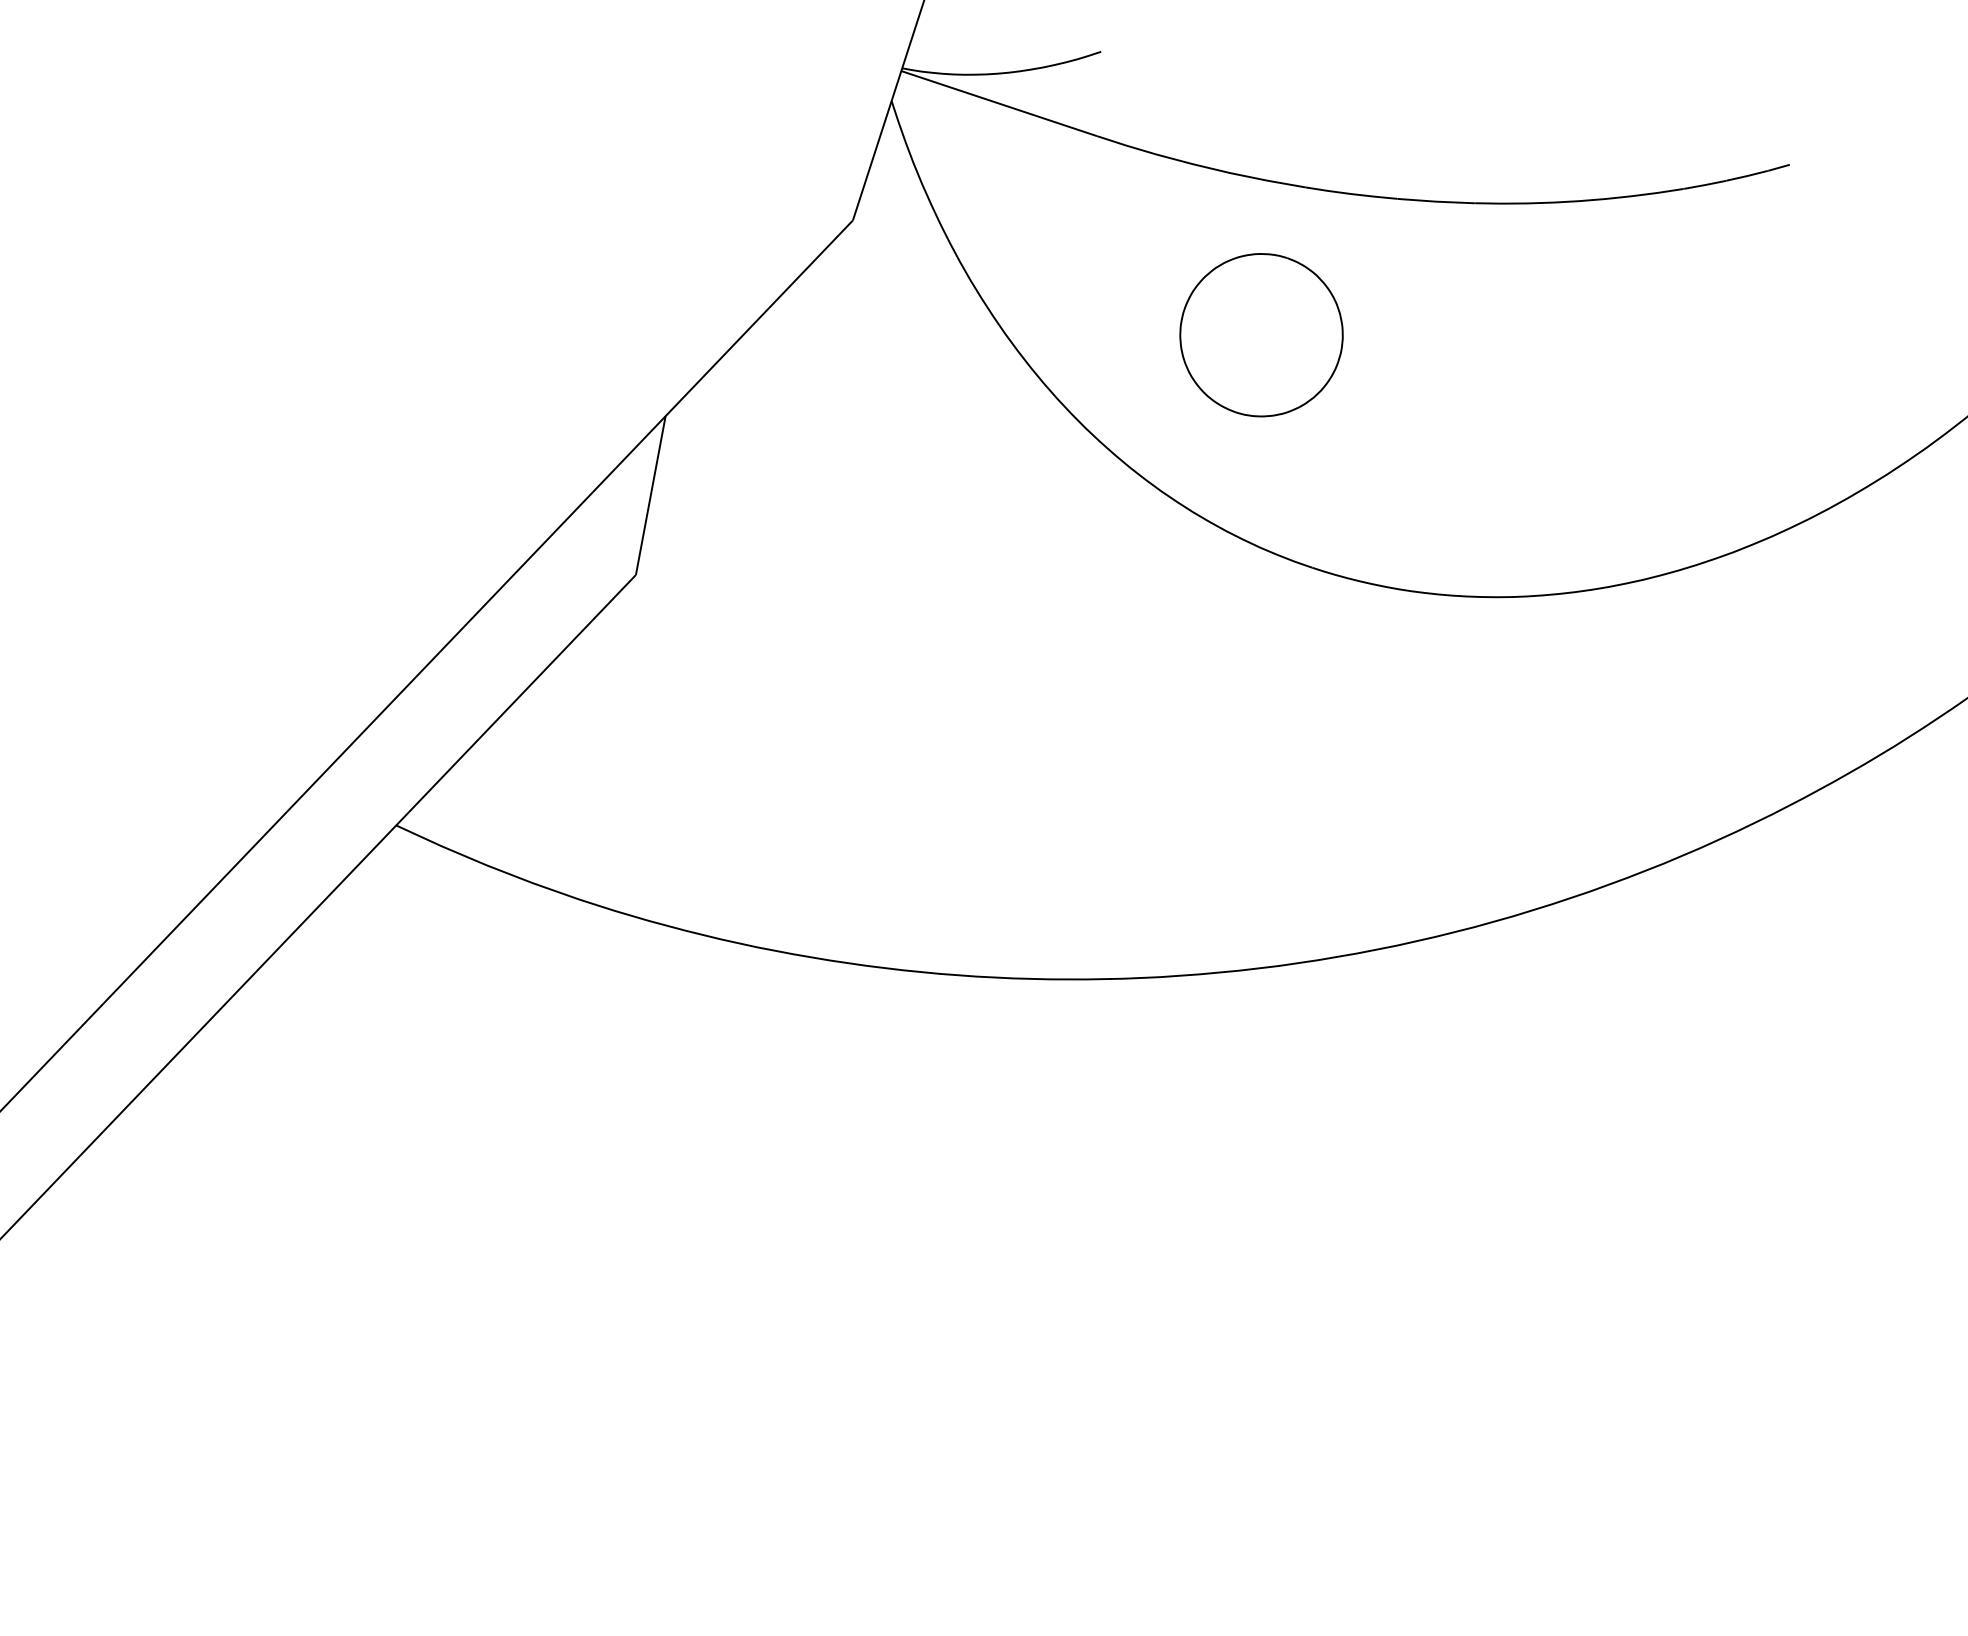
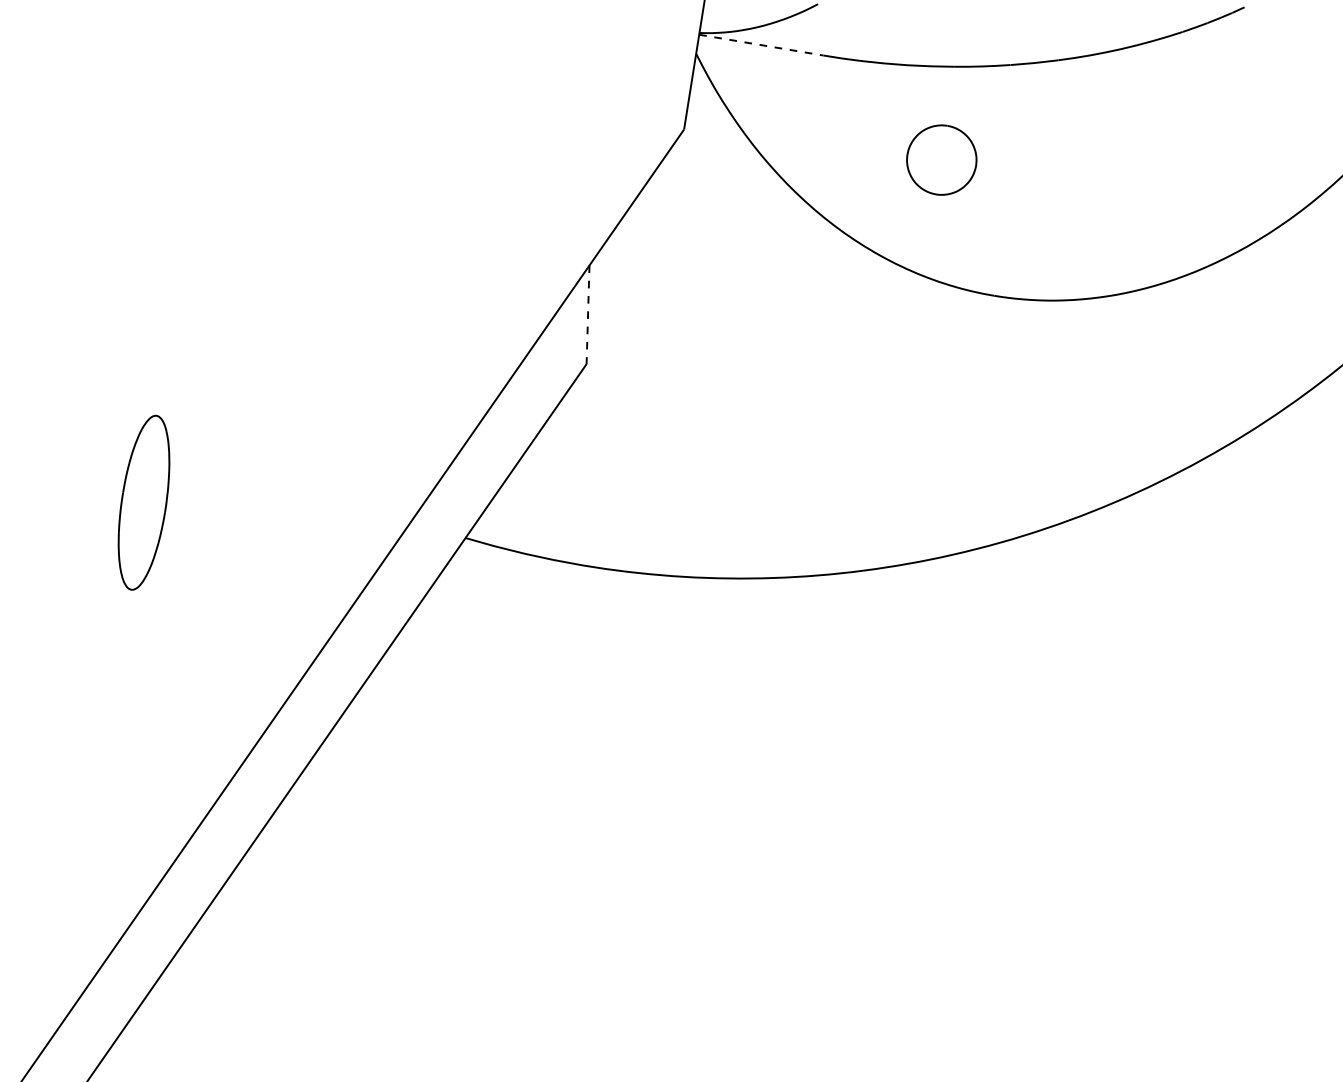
line: (999, 104) -> (761, 45), solid -> dashed
part: (1261, 334) -> (941, 159), size x0.7
line: (651, 496) -> (588, 315), solid -> dashed

